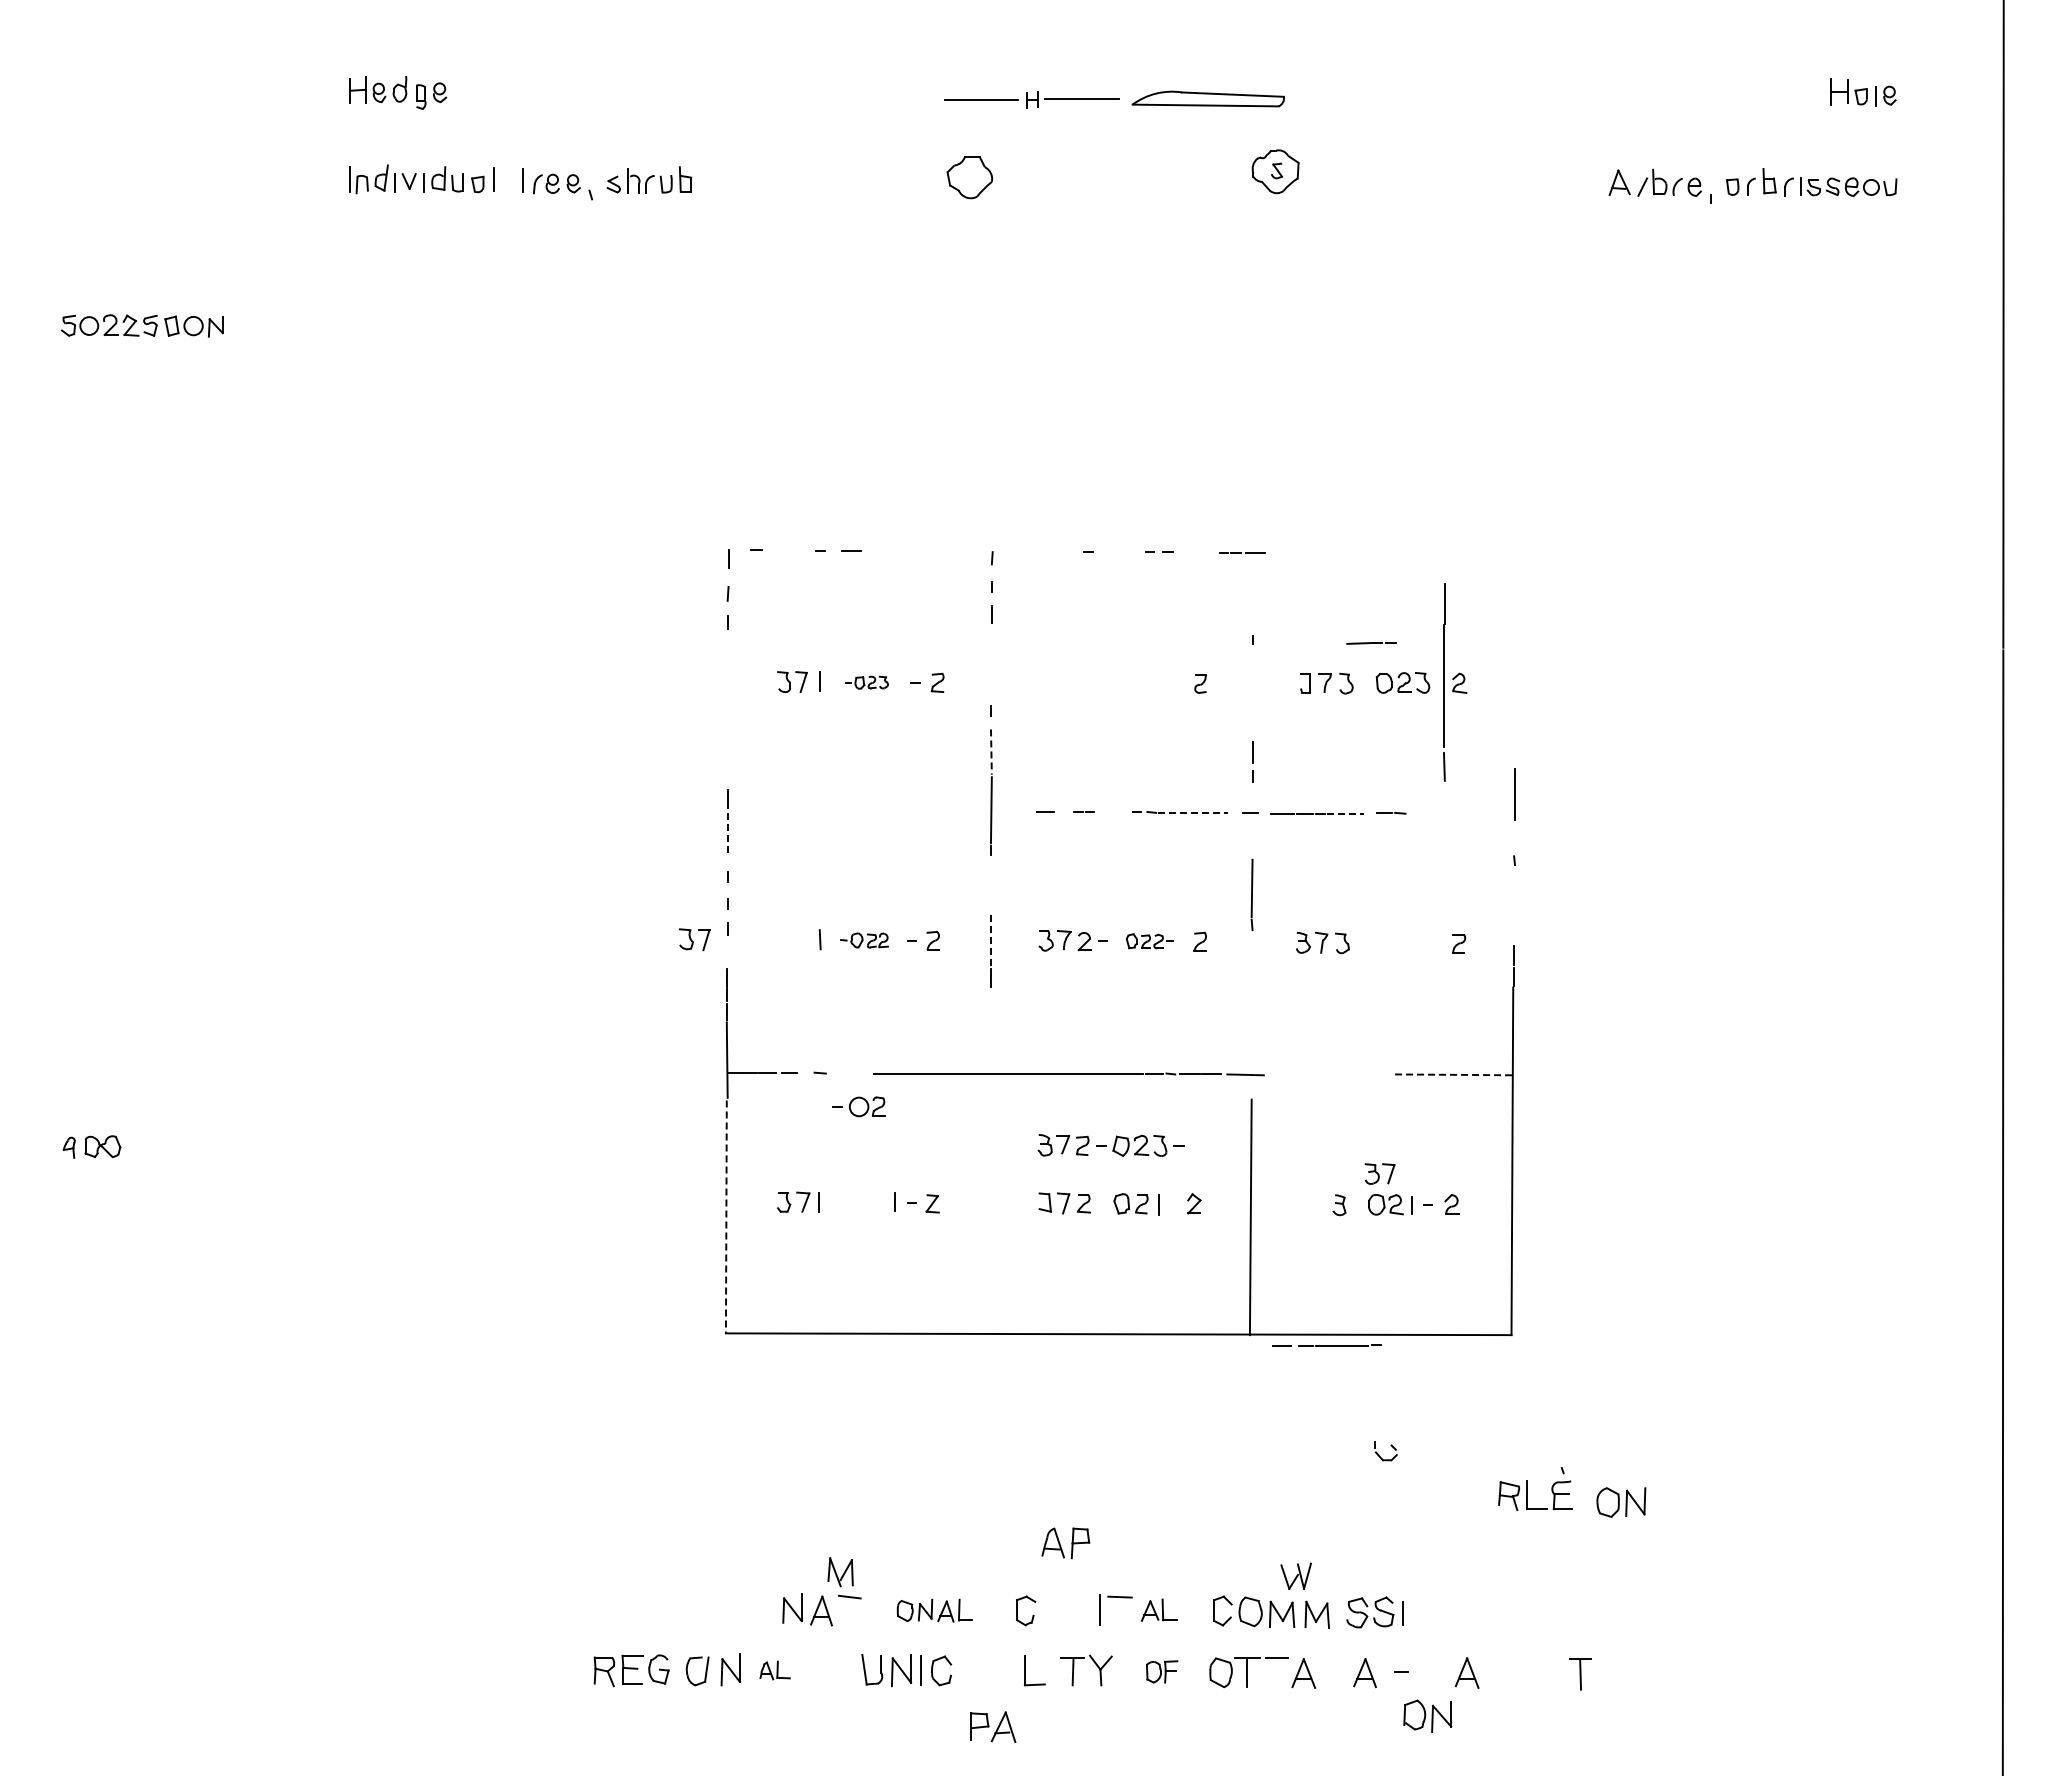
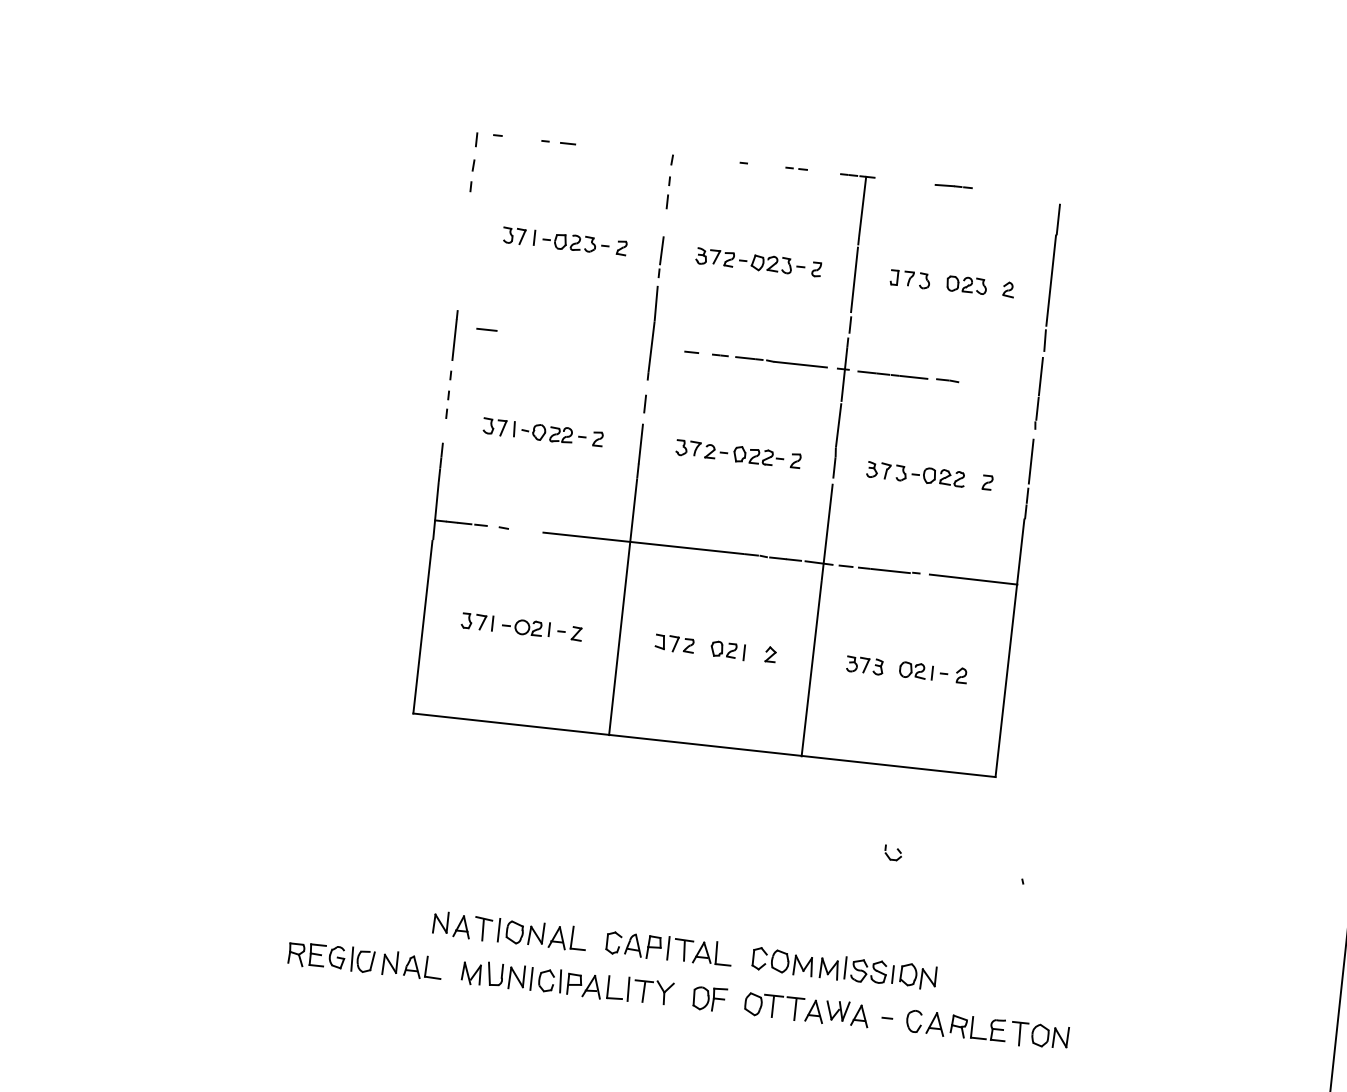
line: (1252, 592) -> (862, 206), added
line: (1371, 643) -> (953, 186), moved
line: (990, 680) -> (661, 250), added
part: (866, 682) -> (569, 242), size x1.67
line: (1444, 682) -> (1051, 278), moved
line: (1252, 691) -> (854, 279), added
line: (991, 752) -> (656, 303), dashed -> solid
line: (769, 811) -> (486, 330), added
line: (1117, 812) -> (744, 358), added
line: (1193, 812) -> (801, 364), dashed -> solid
line: (1346, 813) -> (914, 377), dashed -> solid
line: (1252, 819) -> (844, 374), added
line: (727, 829) -> (454, 340), dashed -> solid
line: (1514, 837) -> (1037, 408), added
line: (990, 887) -> (644, 403), added
line: (1514, 908) -> (1031, 461), added
part: (694, 939) -> (494, 426), moved
part: (864, 940) -> (547, 433), size x1.43
line: (990, 941) -> (640, 443), dashed -> solid
part: (1149, 941) -> (758, 456), size x1.43
part: (1392, 942) -> (938, 476), added
line: (1252, 945) -> (834, 467), added
line: (1251, 1032) -> (826, 532), added
line: (1454, 1074) -> (973, 579), dashed -> solid
part: (858, 1106) -> (521, 627), moved
part: (1110, 1145) -> (749, 261), moved
line: (990, 1161) -> (623, 607), added
part: (1379, 1173) -> (857, 664), moved
line: (726, 1217) -> (422, 627), dashed -> solid
line: (1326, 1345) -> (879, 569), moved
part: (1527, 1495) -> (972, 1027), moved
part: (1621, 1502) -> (1050, 1036), moved
part: (1065, 1543) -> (643, 946), moved
part: (840, 1572) -> (471, 973), moved
part: (1295, 1575) -> (837, 1010), moved
line: (871, 1609) -> (499, 929), added
part: (934, 1610) -> (546, 935), size x1.43
part: (1159, 1610) -> (712, 953), size x1.43
line: (1338, 1610) -> (845, 967), added
line: (849, 1611) -> (482, 929), added
line: (1121, 1611) -> (684, 951), added
line: (679, 1669) -> (352, 959), added
line: (960, 1669) -> (560, 981), added
part: (774, 1670) -> (422, 967), size x1.67
line: (1051, 1670) -> (627, 989), added
part: (1161, 1671) -> (709, 998), size x1.43
part: (1429, 1672) -> (908, 1020), added
line: (1277, 1673) -> (795, 1009), added
part: (1427, 1715) -> (918, 975), moved
part: (993, 1726) -> (584, 985), moved

